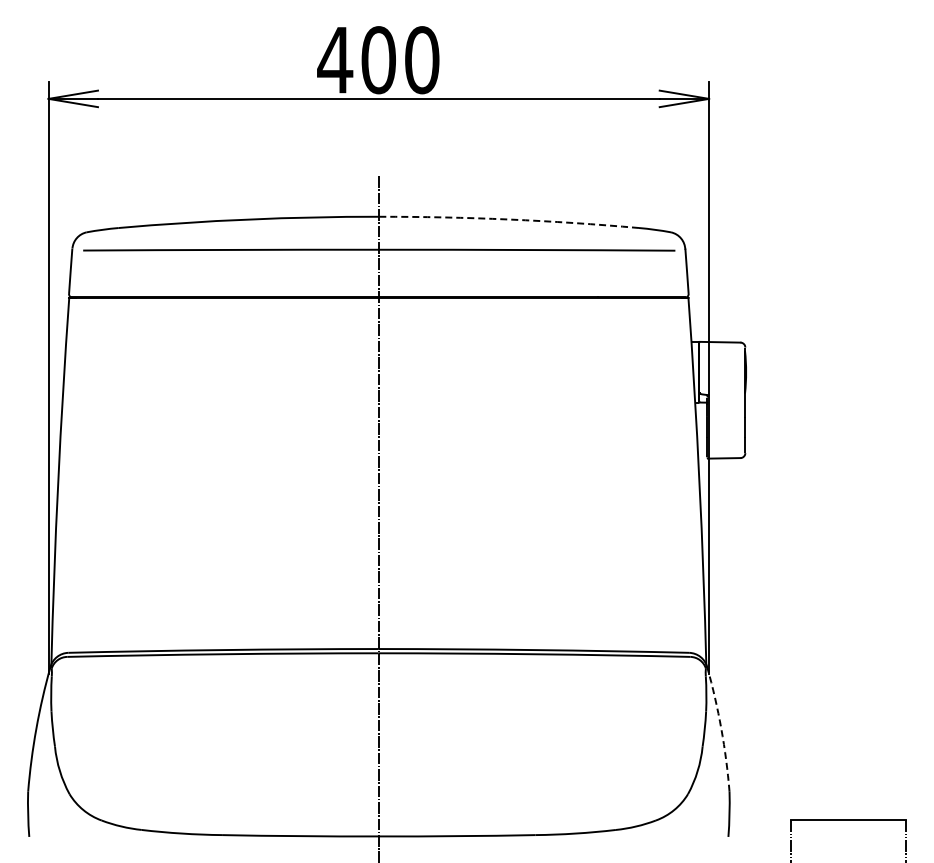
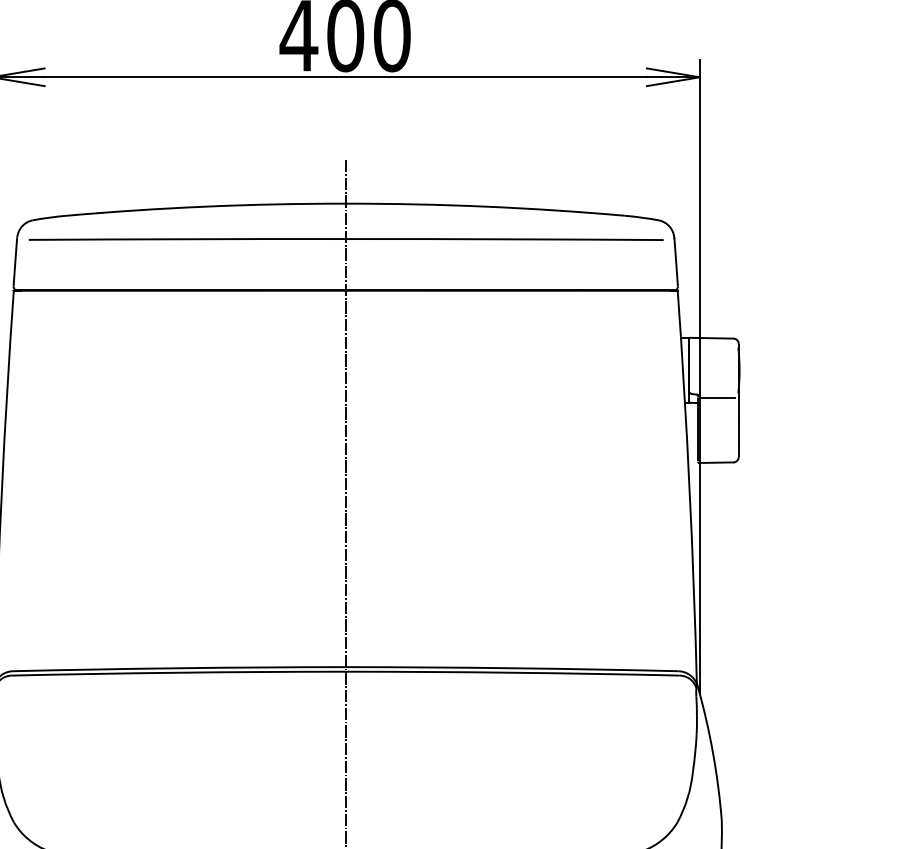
arc: (509, 219) -> (485, 206), dashed -> solid
line: (726, 397) -> (718, 397), added
arc: (721, 728) -> (713, 752), dashed -> solid

